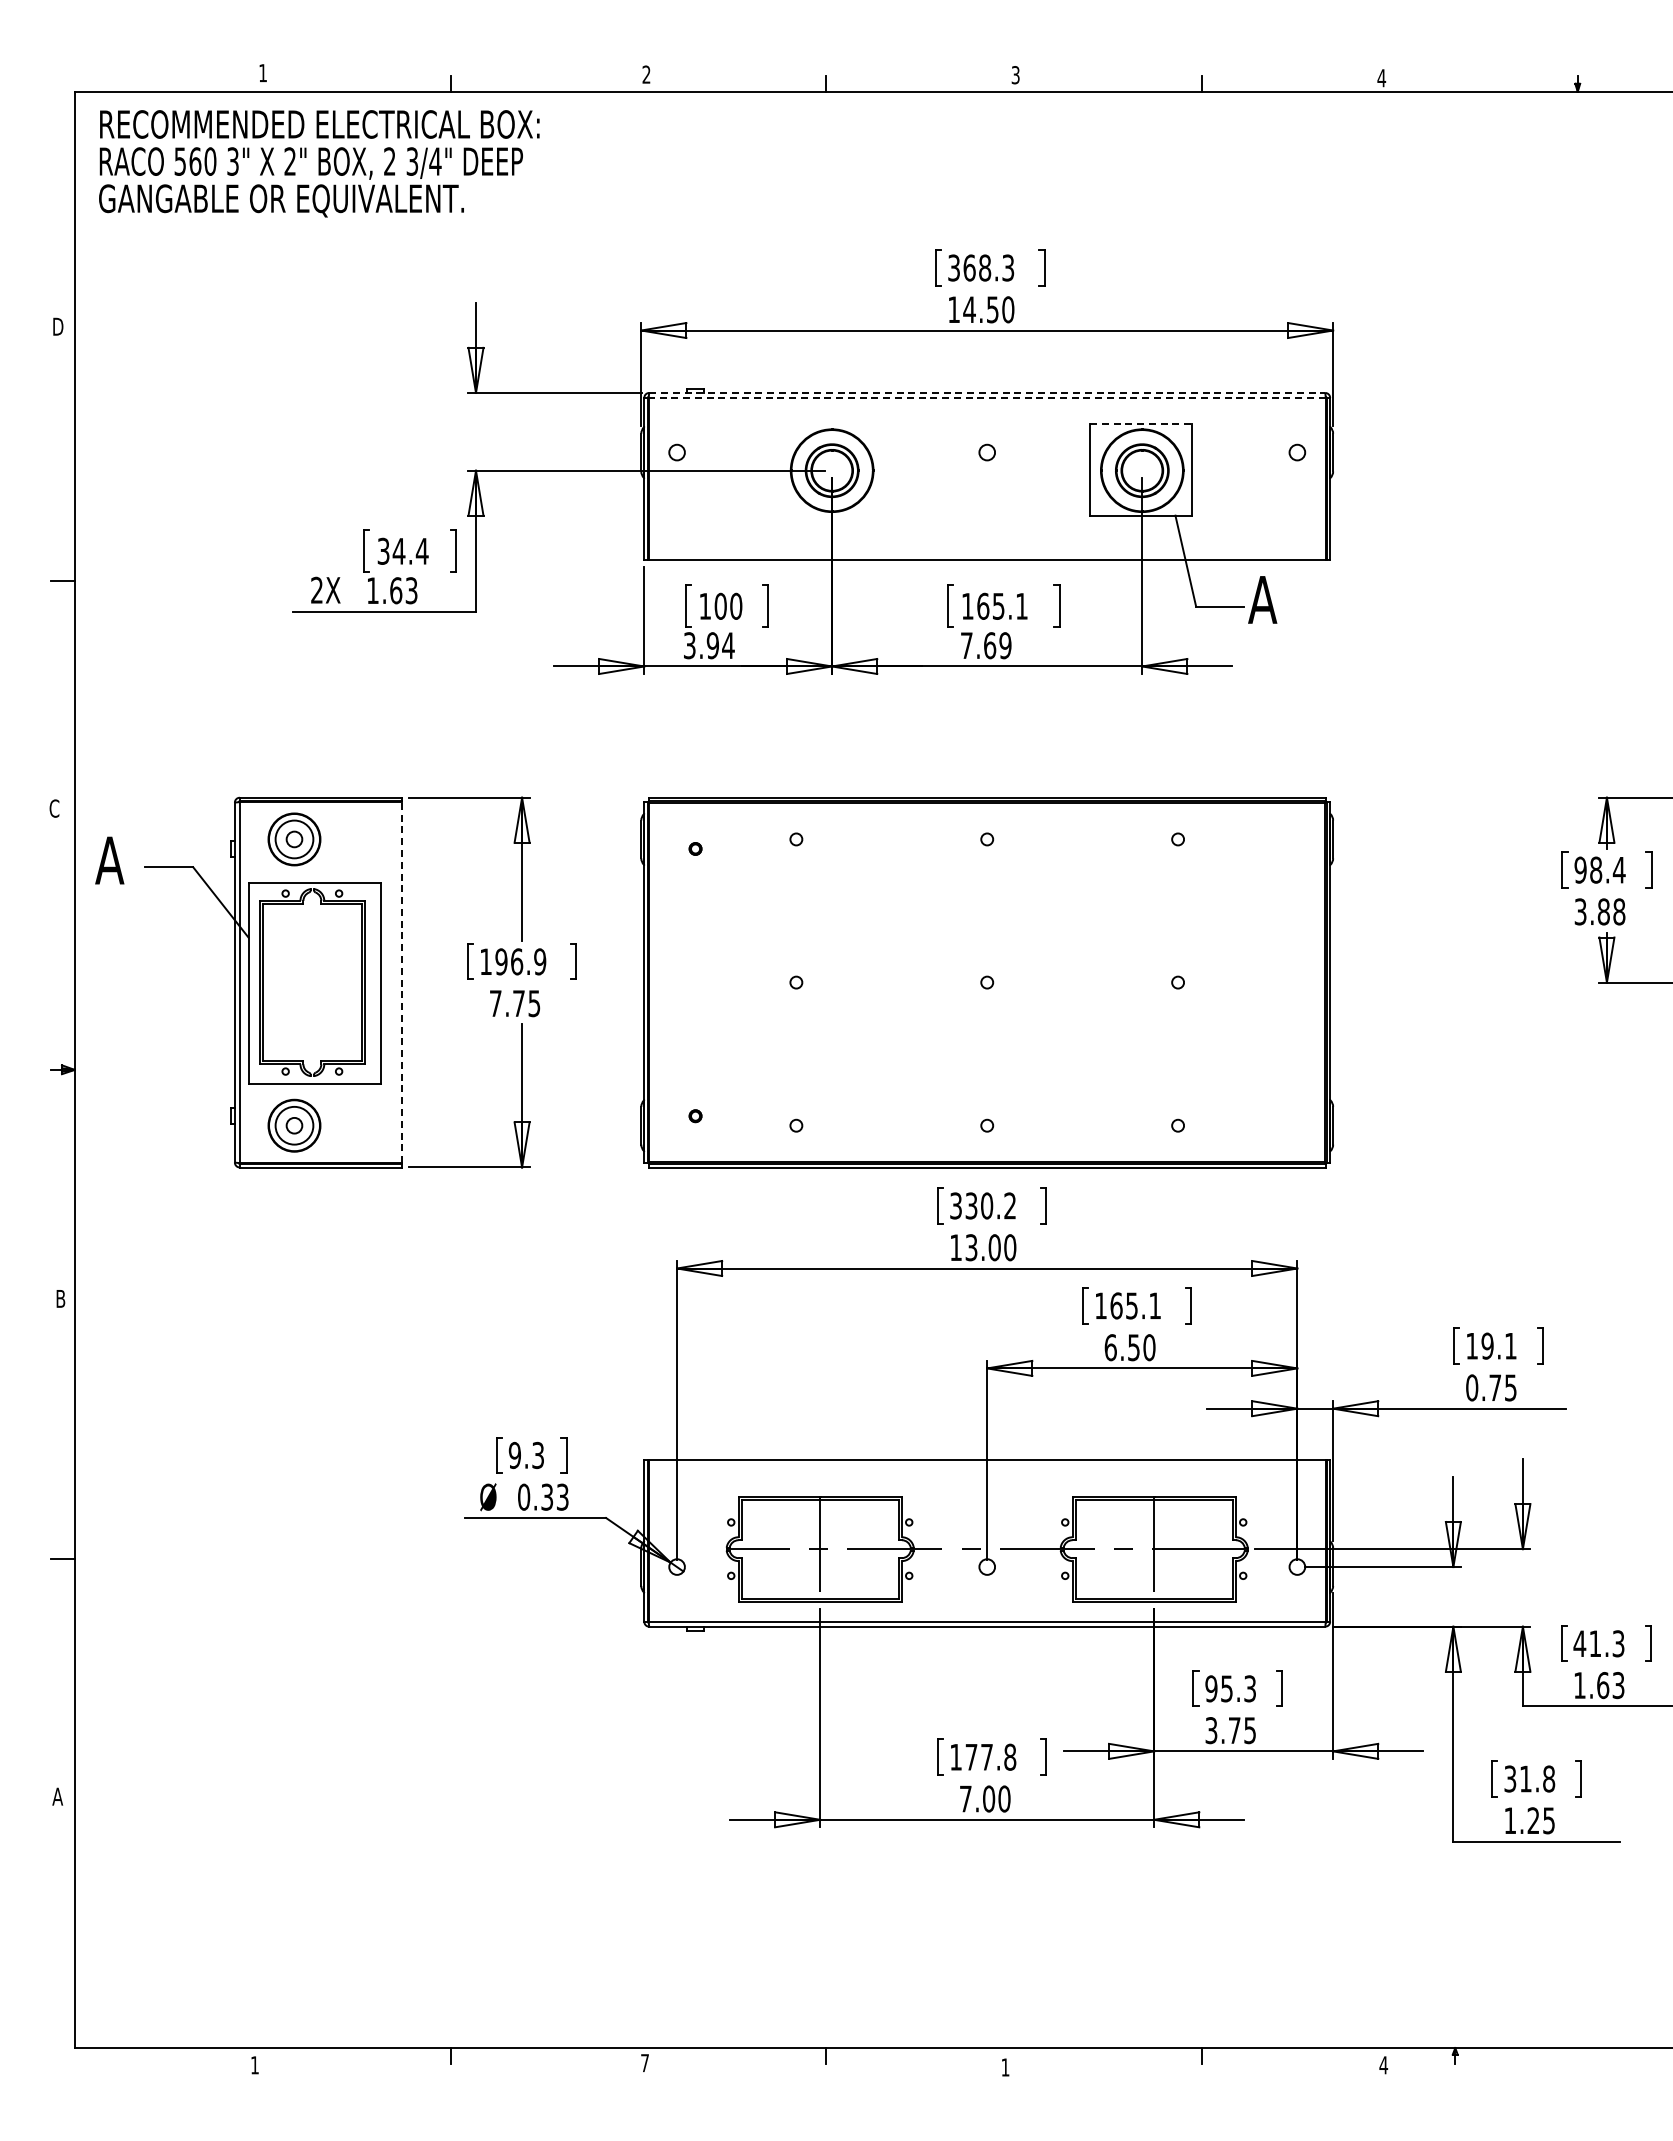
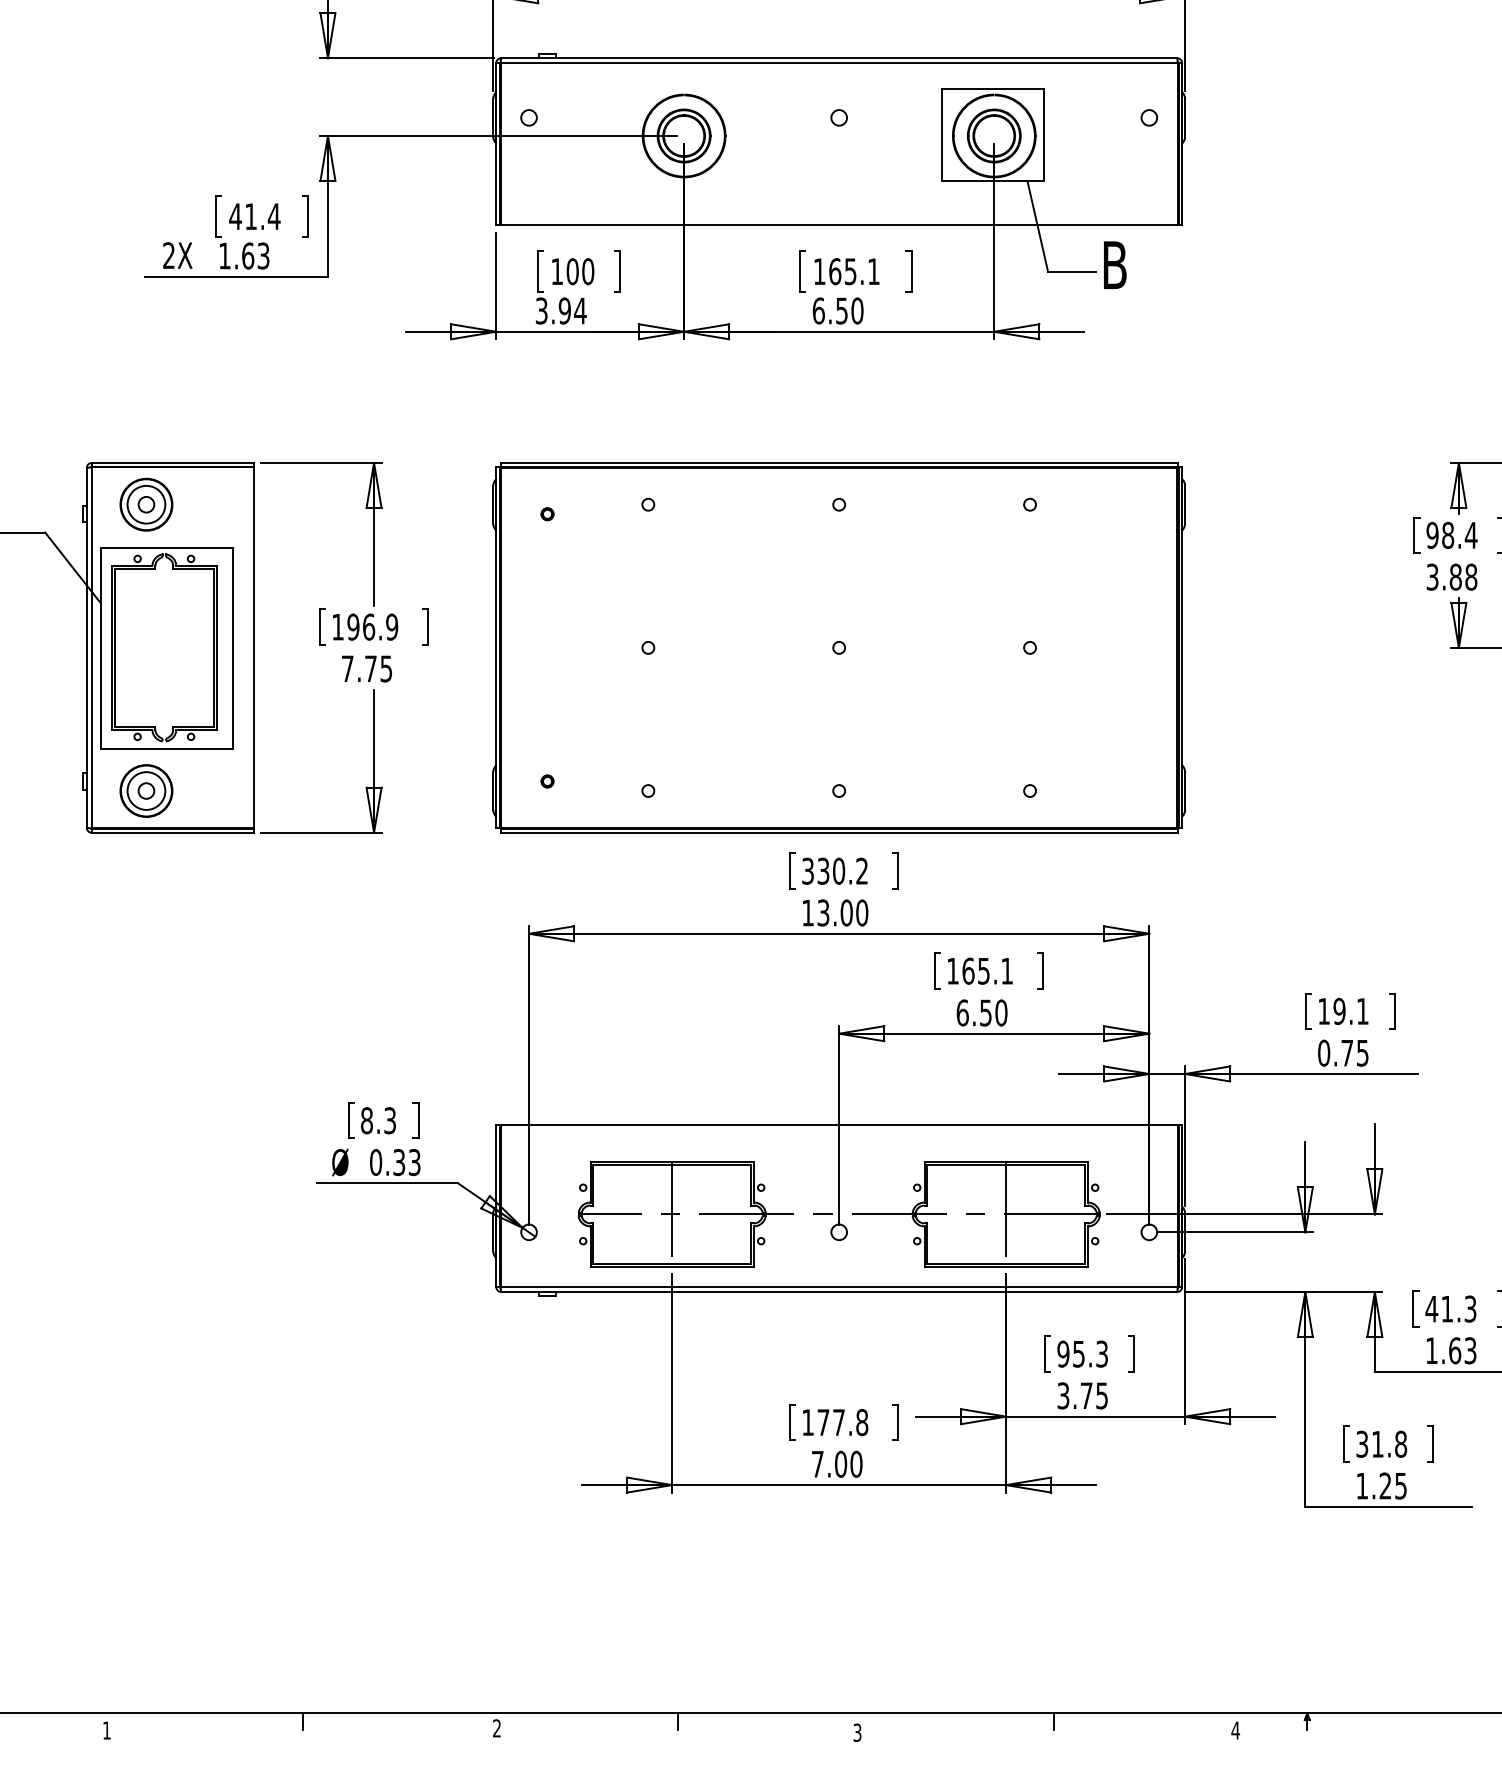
line: (987, 392) -> (839, 57), dashed -> solid
line: (987, 398) -> (839, 63), dashed -> solid
line: (1141, 424) -> (993, 89), dashed -> solid
text: (391, 550) -> (243, 215), 34.4 -> 41.4
text: (1262, 599) -> (1114, 264), A -> B
text: (985, 645) -> (837, 310), 7.69 -> 6.50
line: (401, 982) -> (253, 647), dashed -> solid
text: (514, 1455) -> (366, 1120), 9.3 -> 8.3
text: (644, 2063) -> (496, 1728), 7 -> 2
text: (1005, 2067) -> (857, 1732), 1 -> 3

